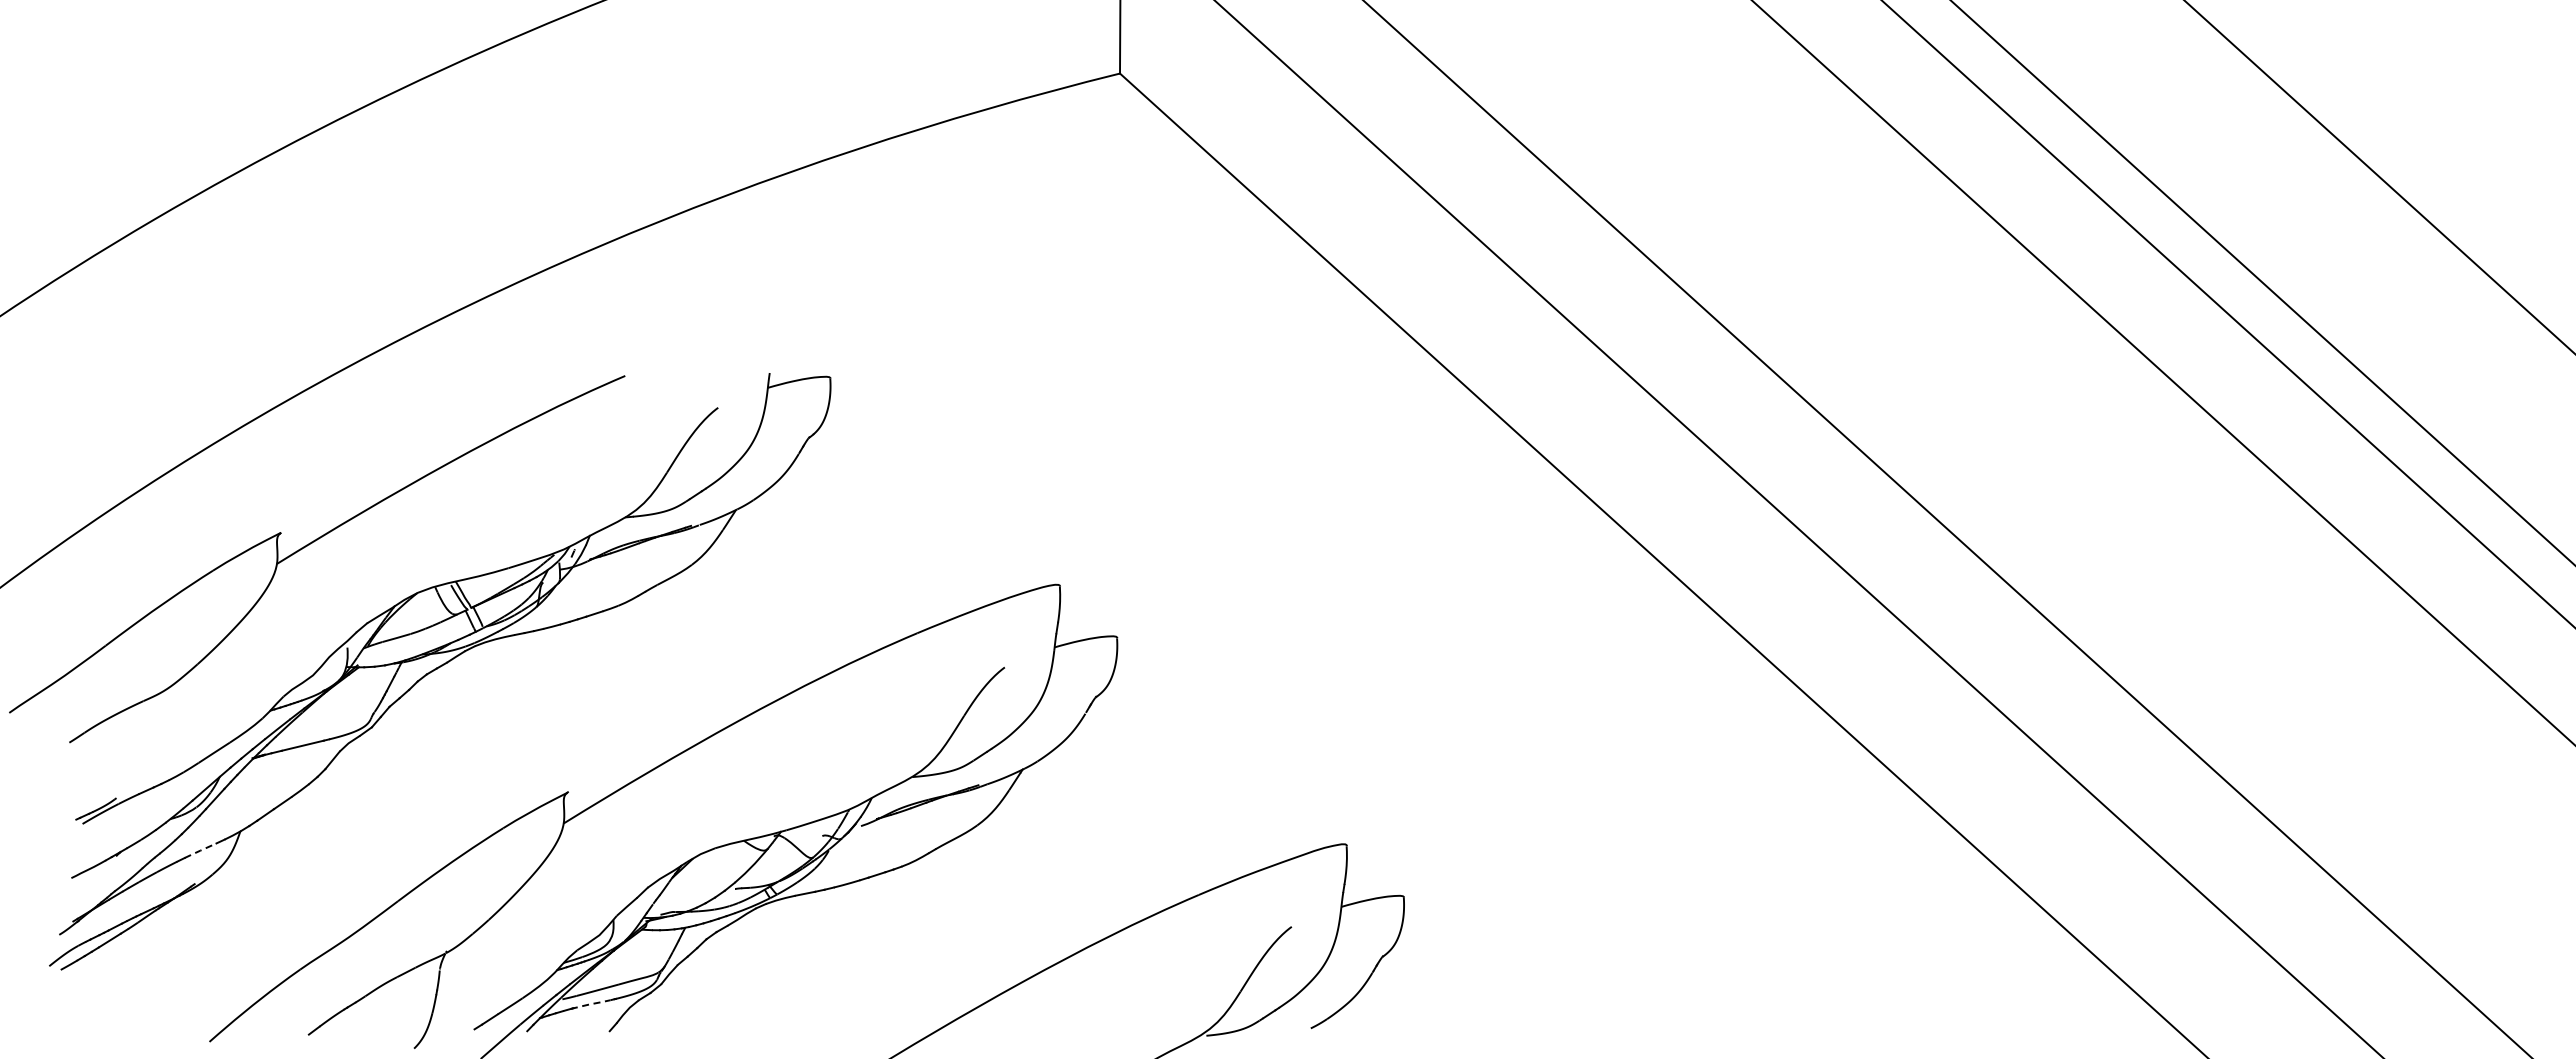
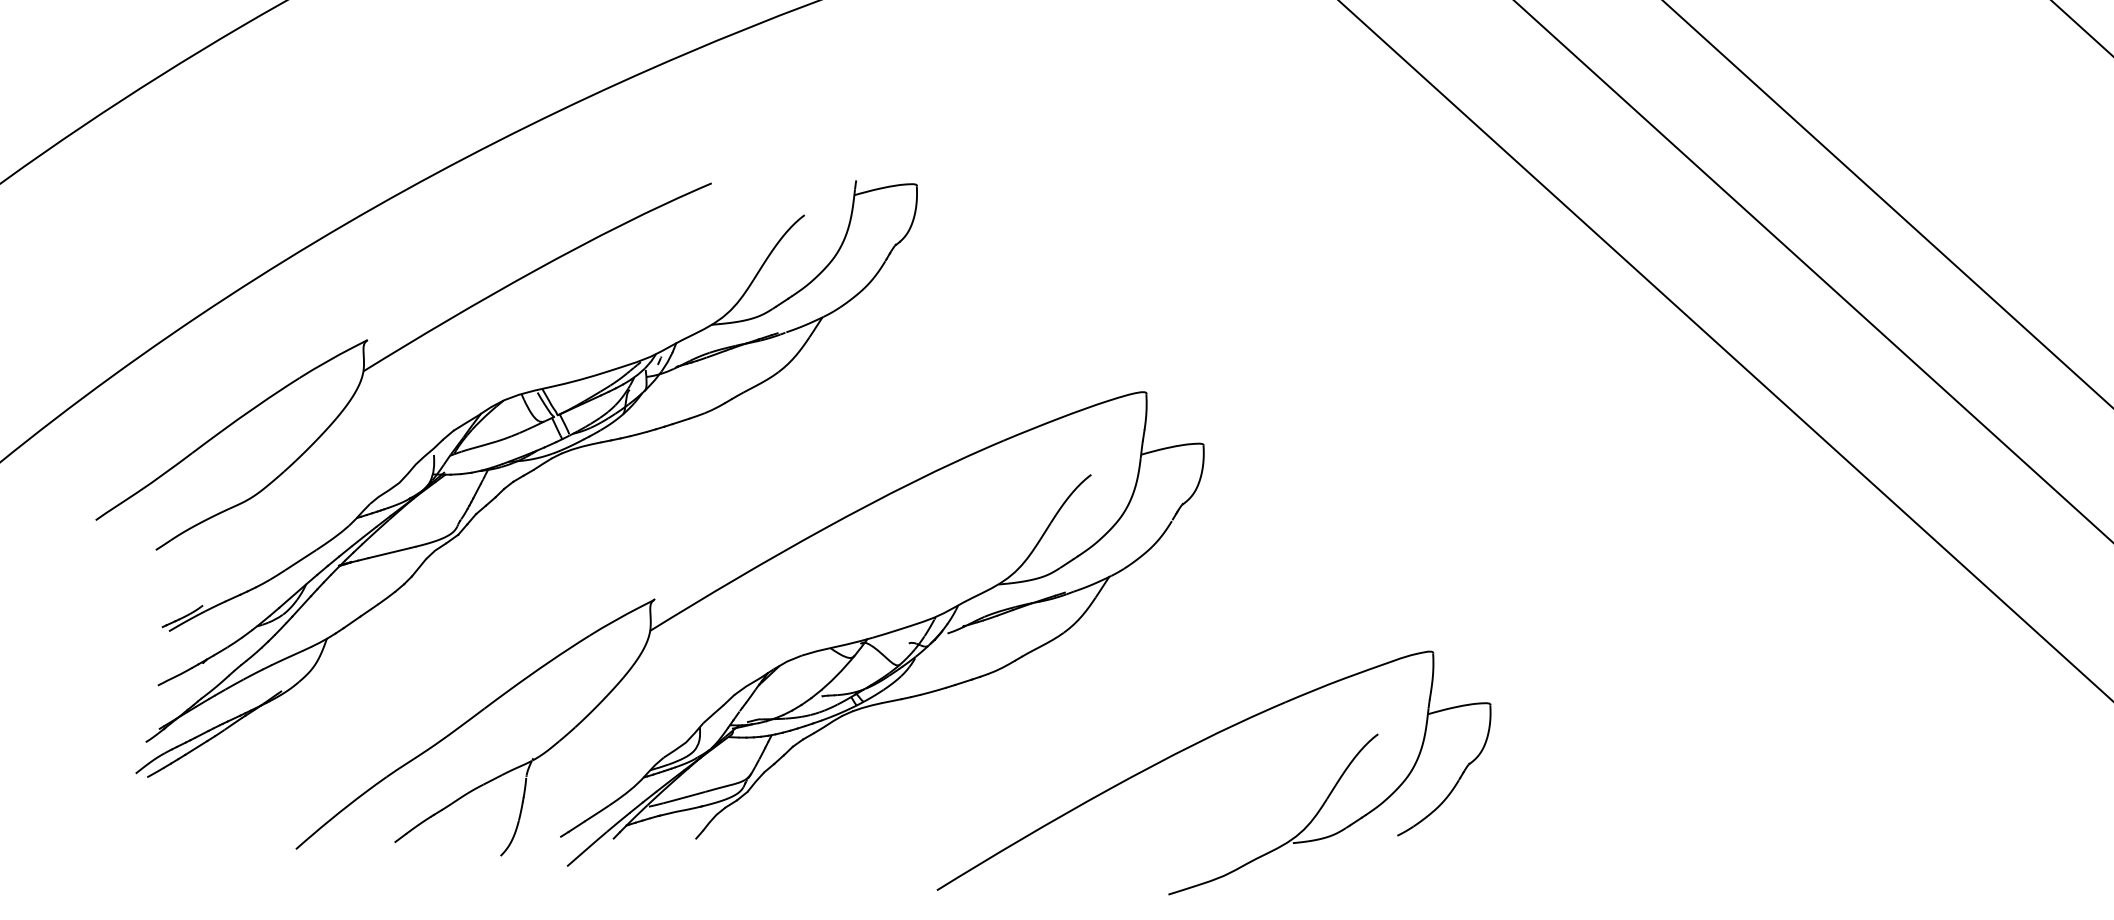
line: (200, 850) -> (286, 657), dashed -> solid
line: (590, 1004) -> (676, 811), dashed -> solid

